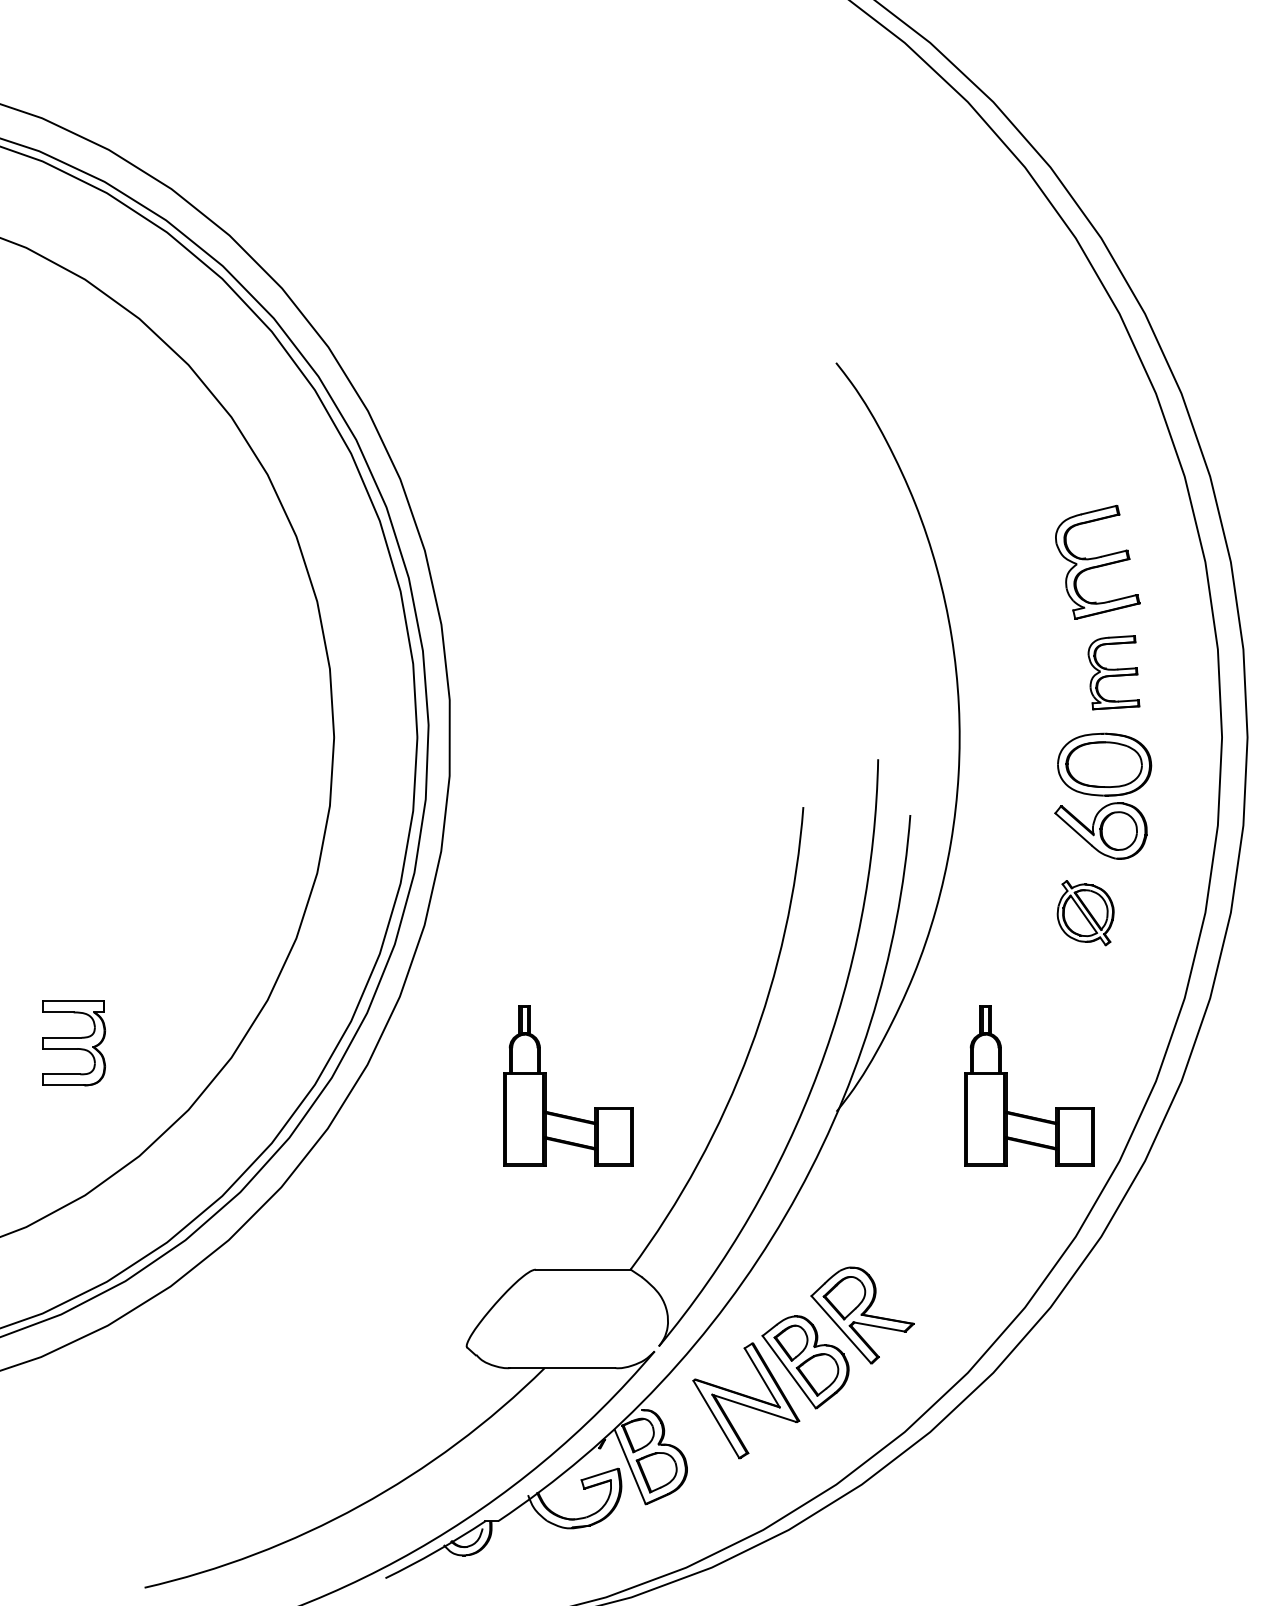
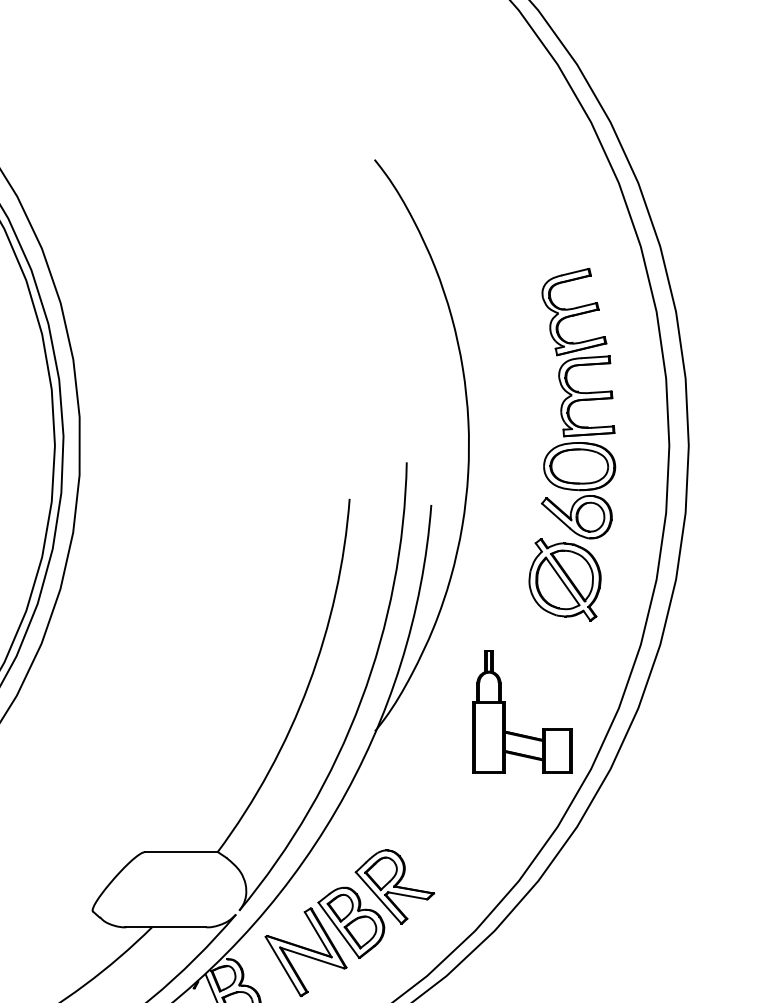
part: (1113, 672) -> (586, 396), size x1.43
part: (1085, 912) -> (565, 579), size x1.67
part: (546, 1085) -> (153, 711), removed

